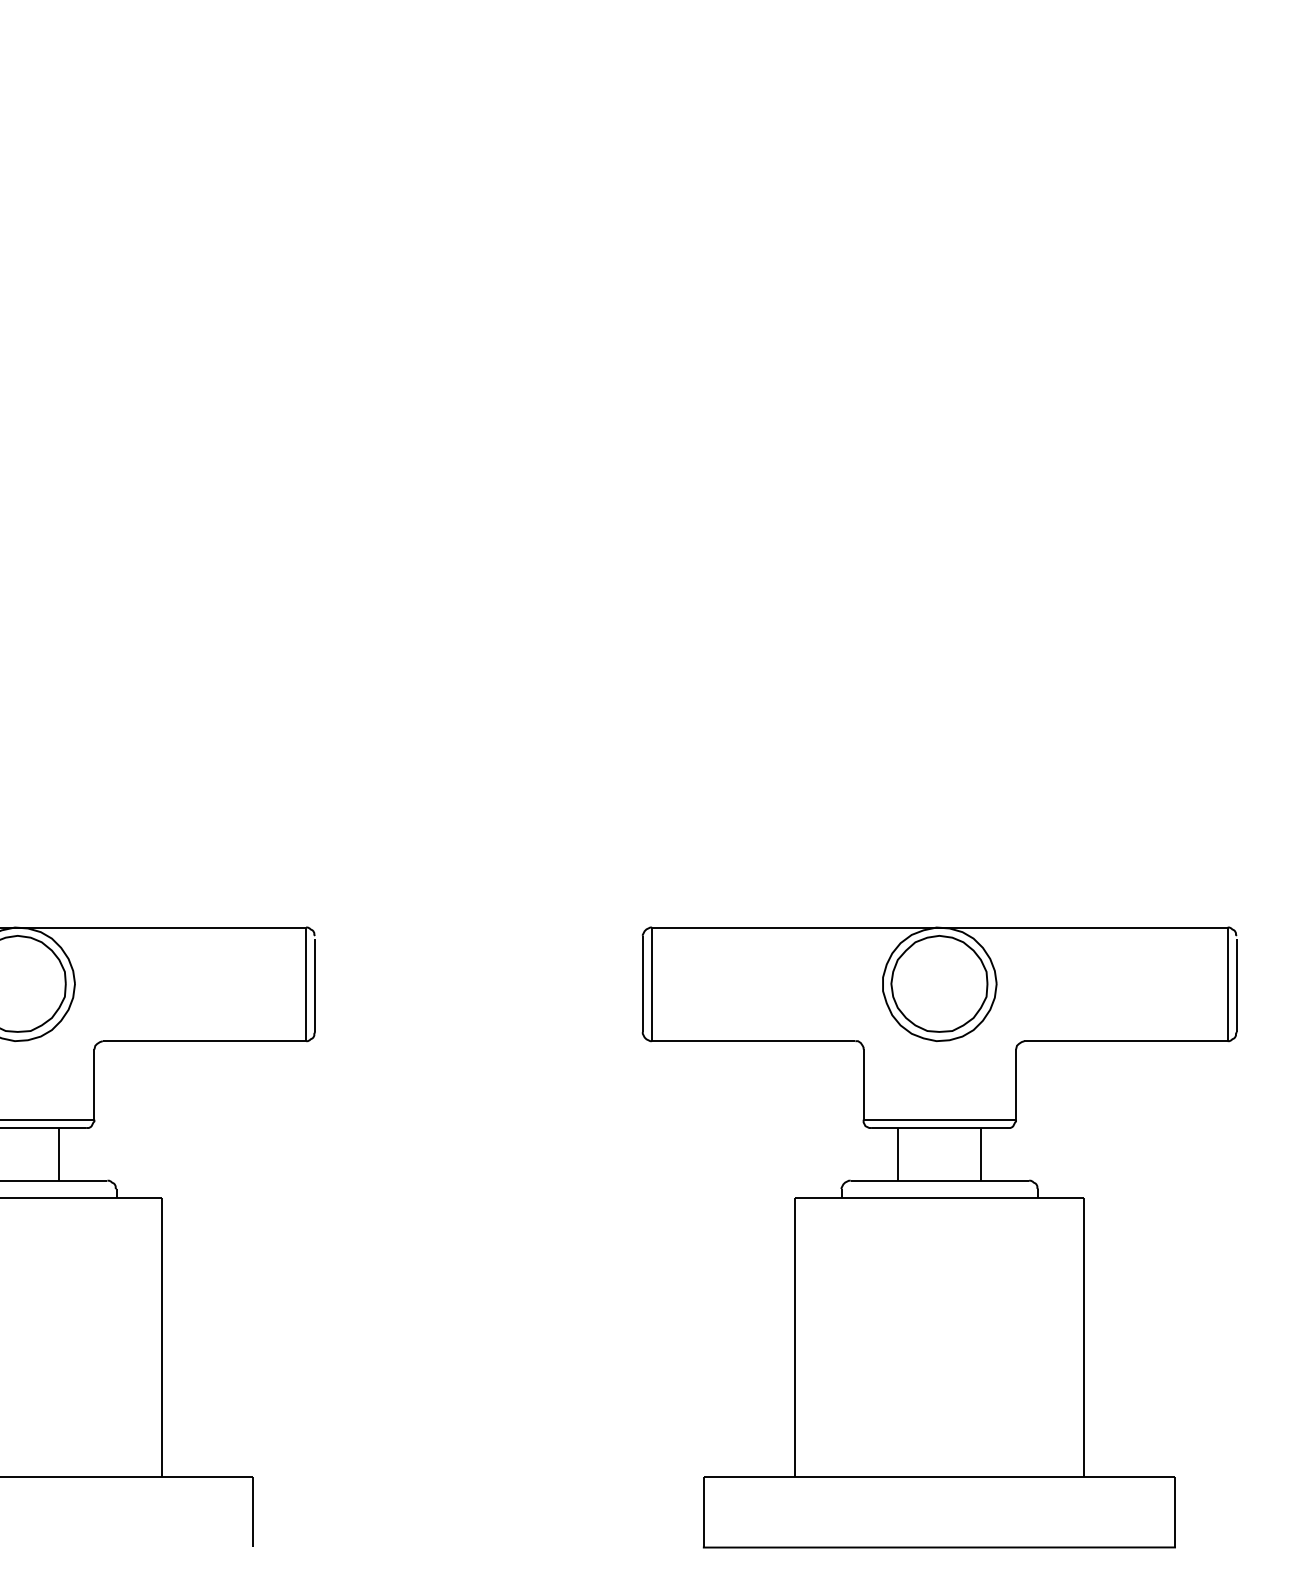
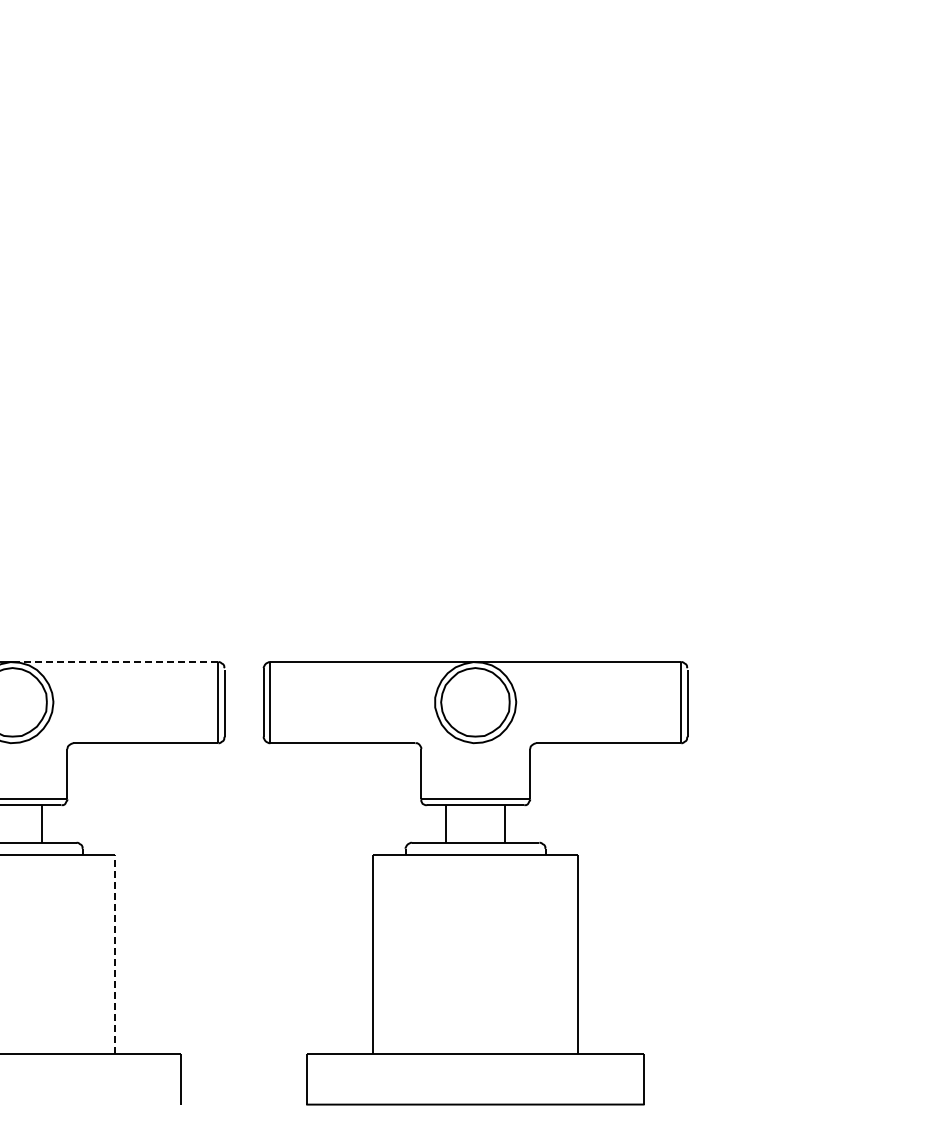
line: (161, 928) -> (115, 662), solid -> dashed
part: (939, 1237) -> (475, 883), moved
line: (161, 1337) -> (115, 954), solid -> dashed

